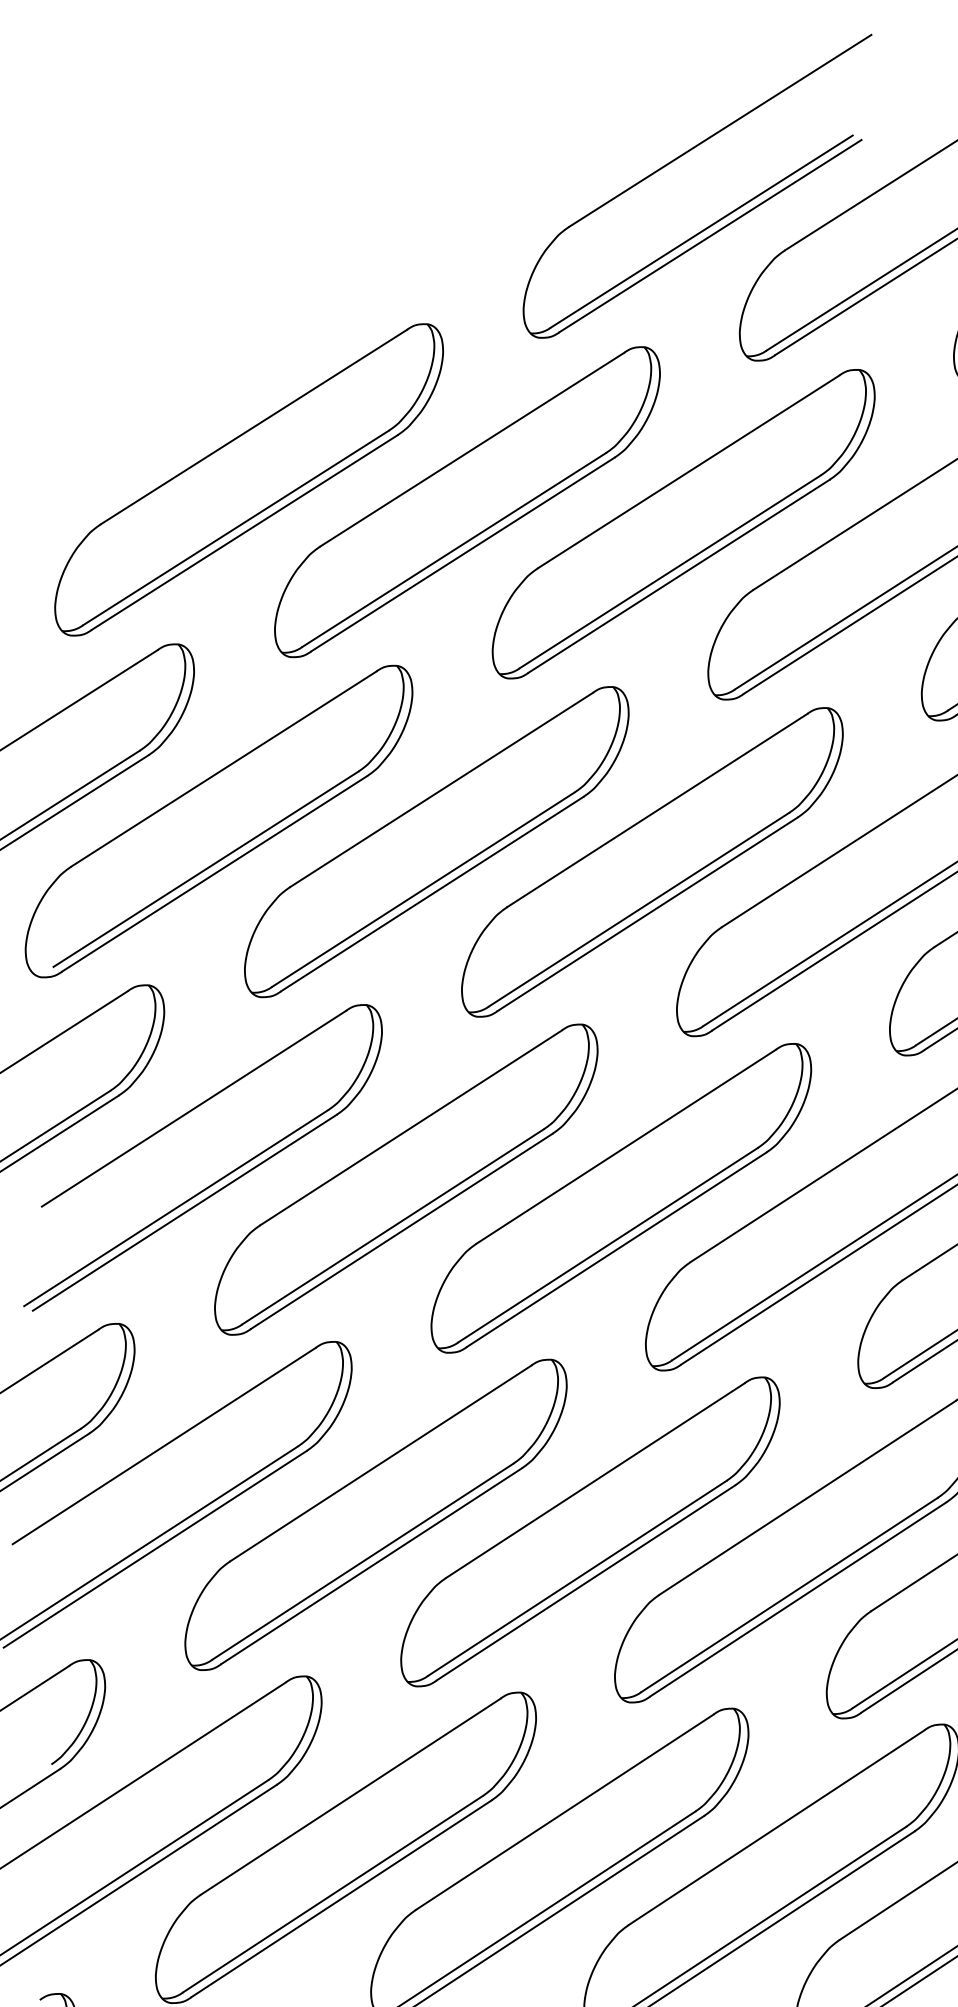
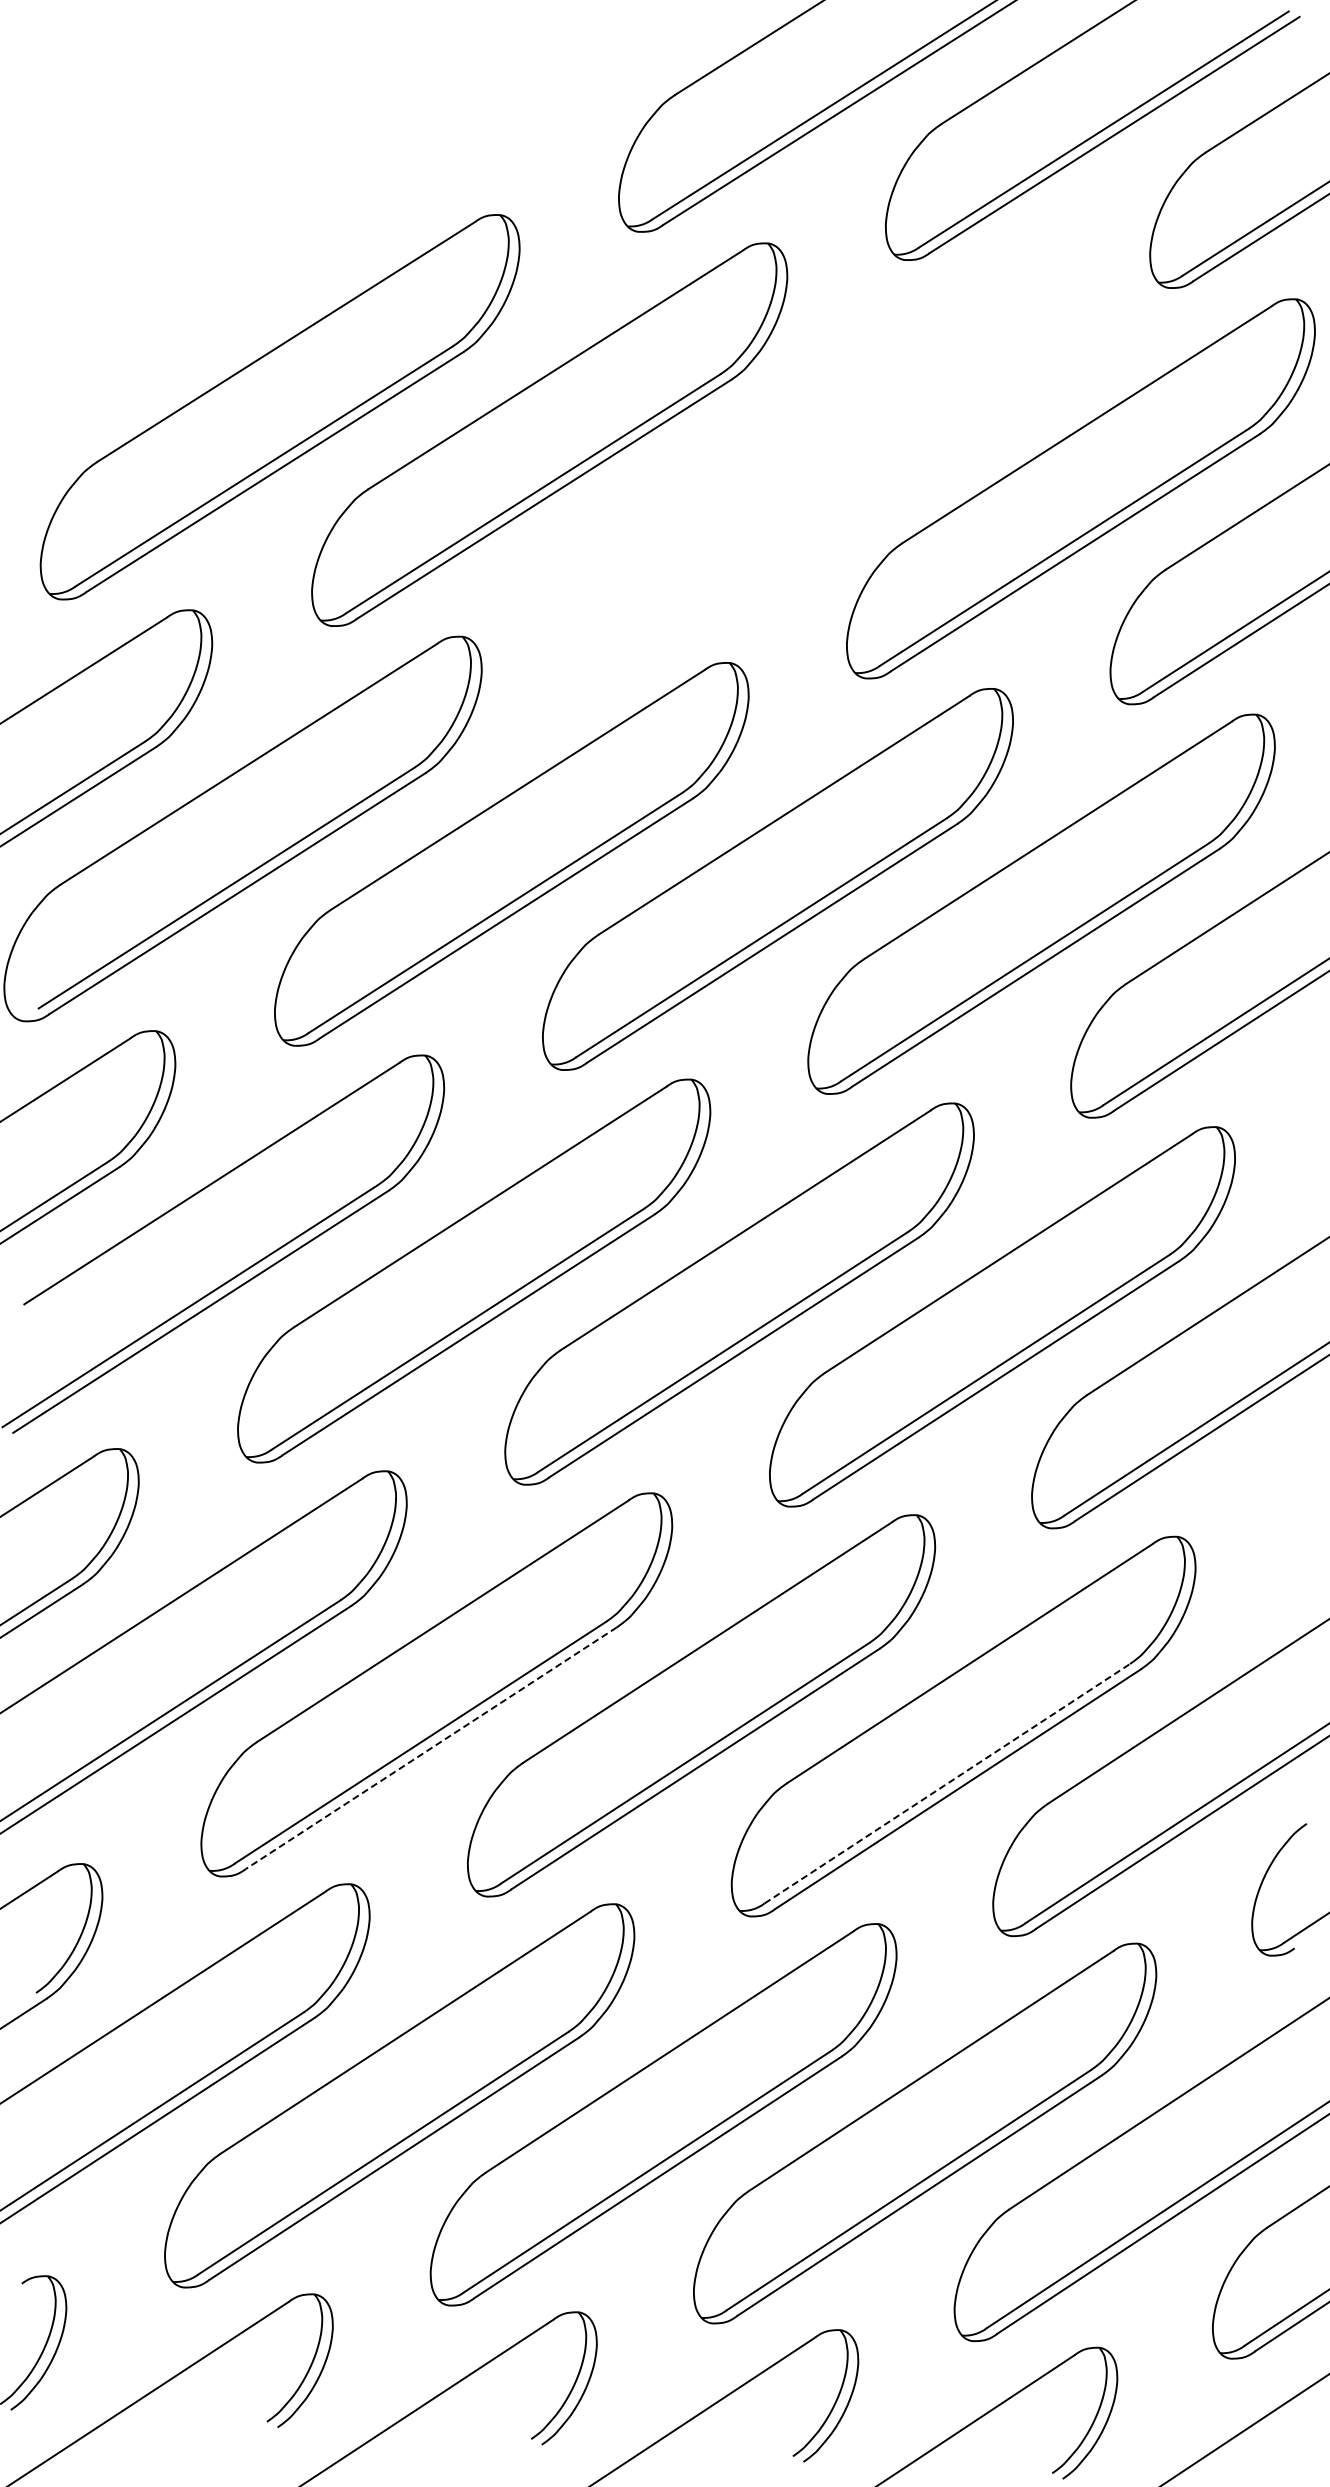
part: (683, 523) -> (816, 461), removed
line: (370, 1566) -> (430, 1748), solid -> dashed
line: (789, 1594) -> (947, 1783), solid -> dashed

